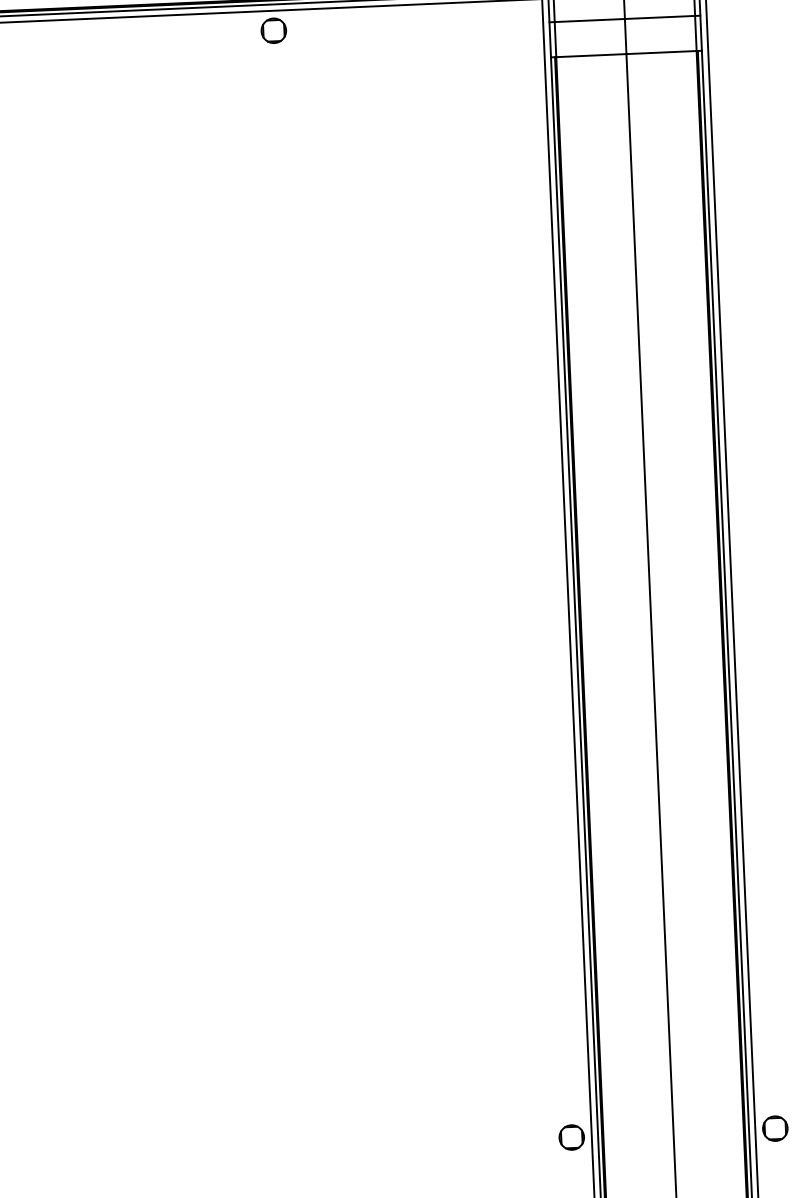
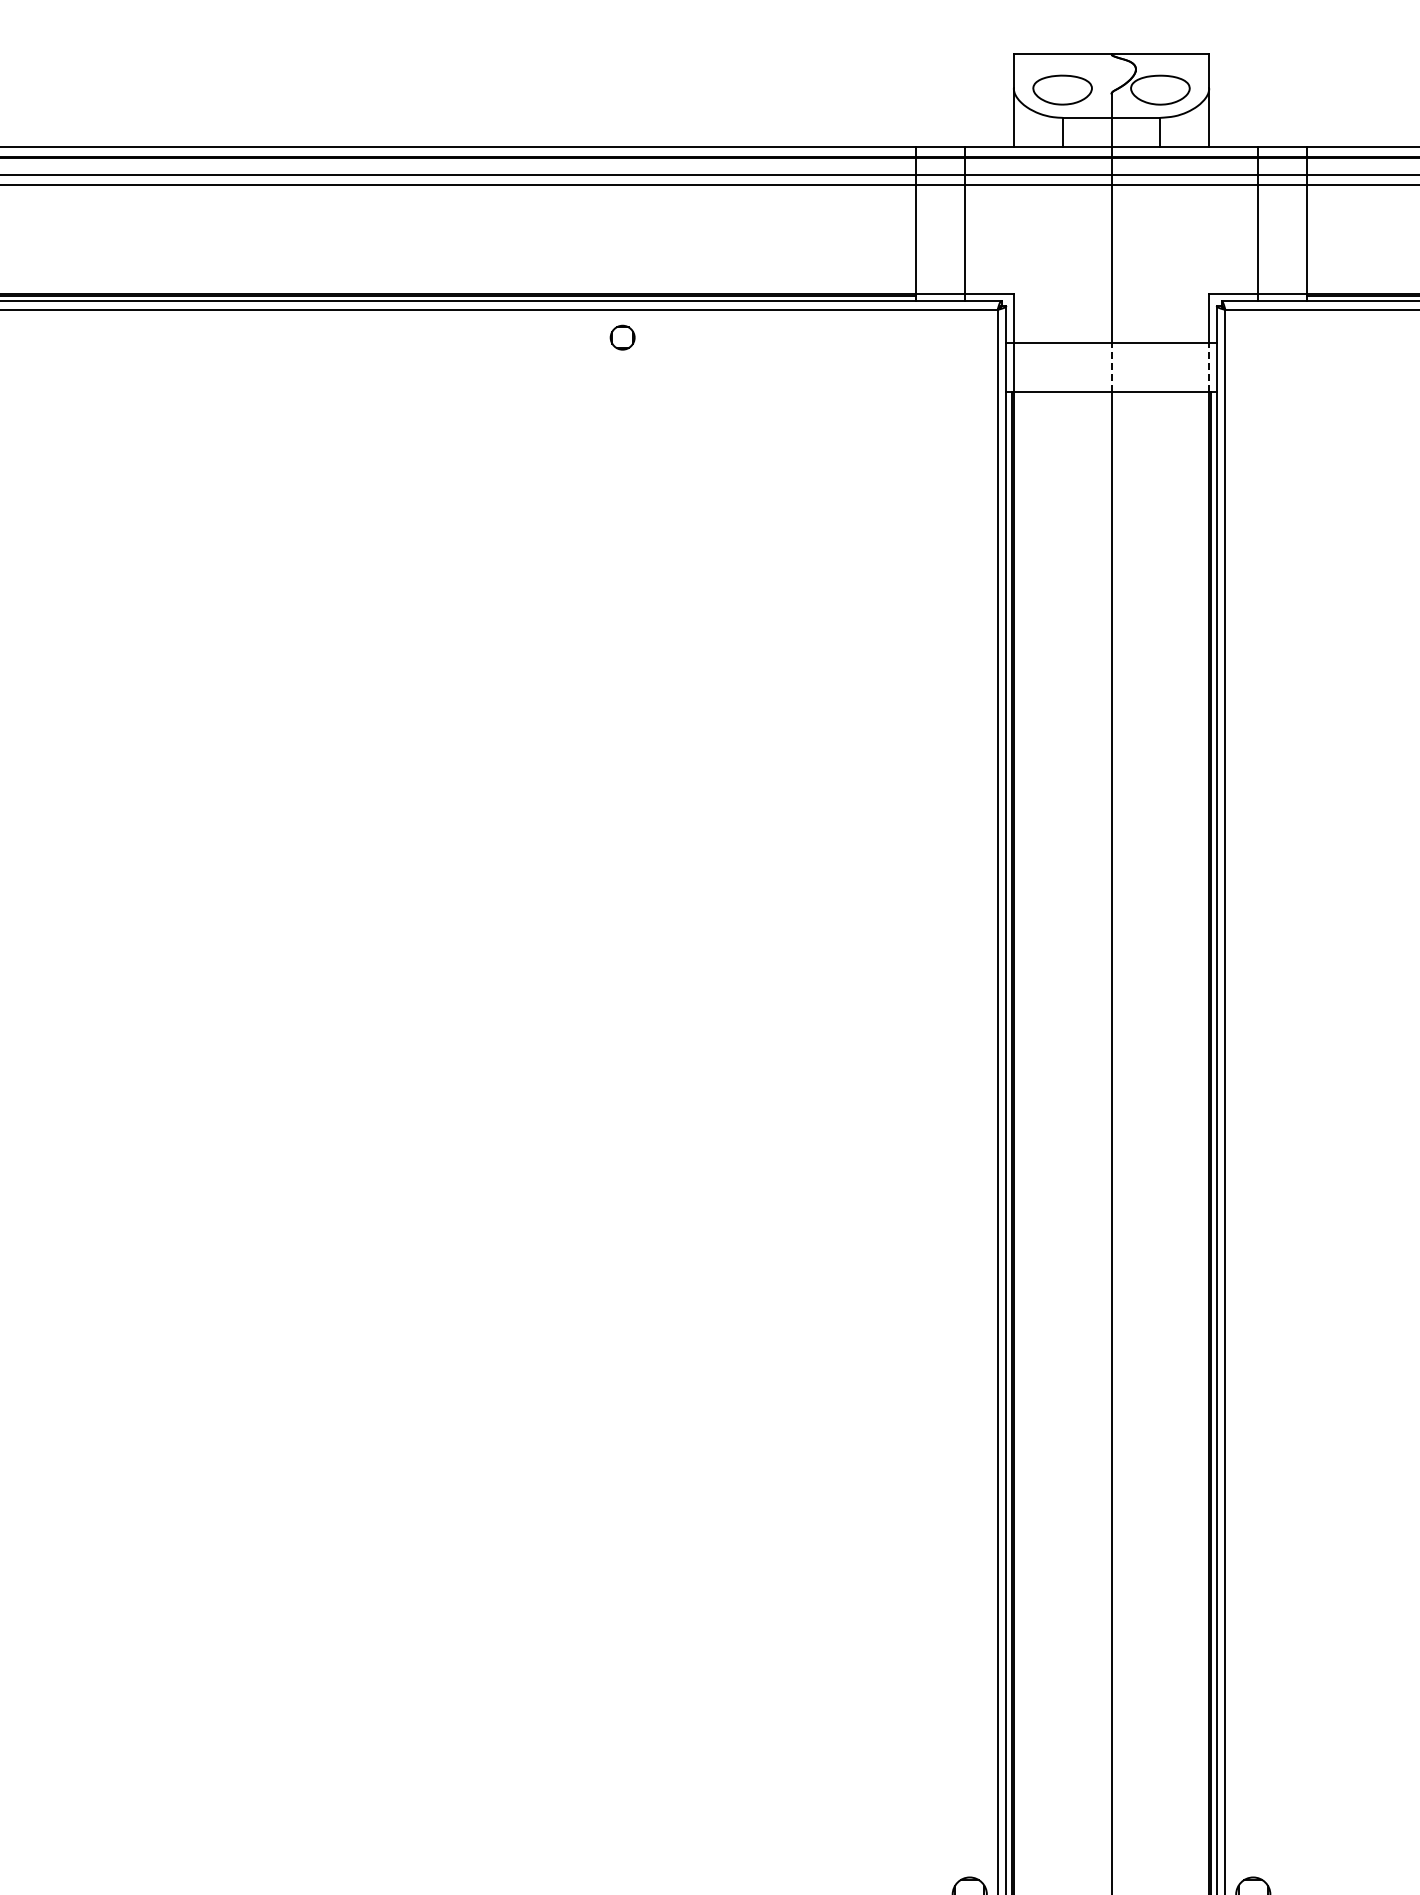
part: (273, 30) -> (622, 337), size x0.7
line: (695, 33) -> (1209, 366), solid -> dashed
line: (625, 36) -> (1111, 366), solid -> dashed

